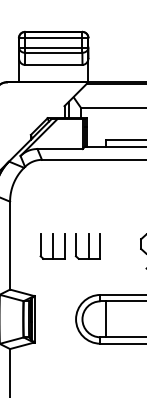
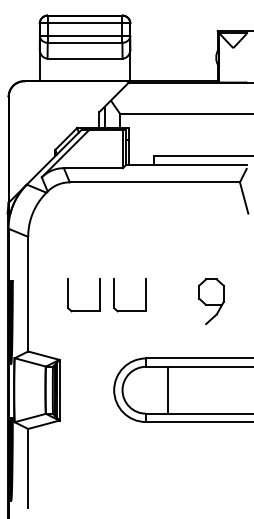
line: (53, 246) -> (84, 295), removed
line: (88, 246) -> (130, 295), removed
line: (106, 318) -> (167, 389), moved

